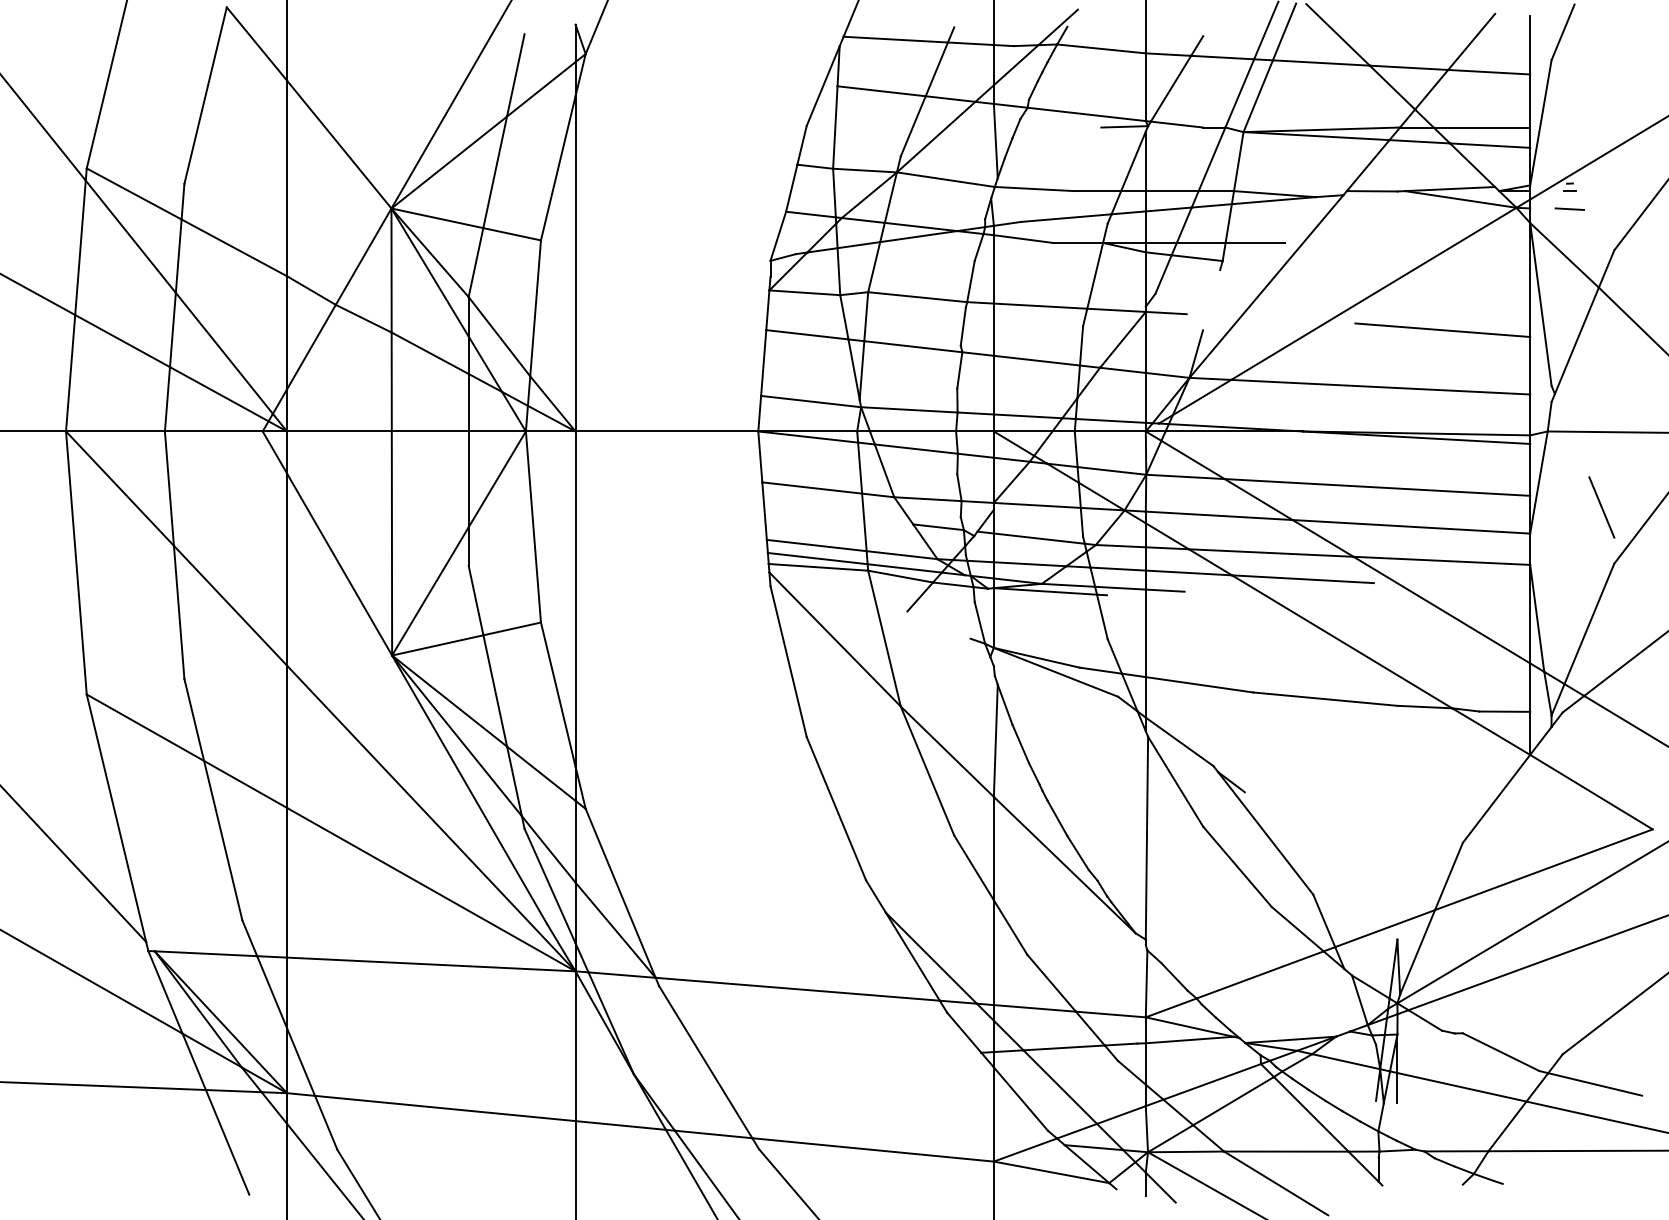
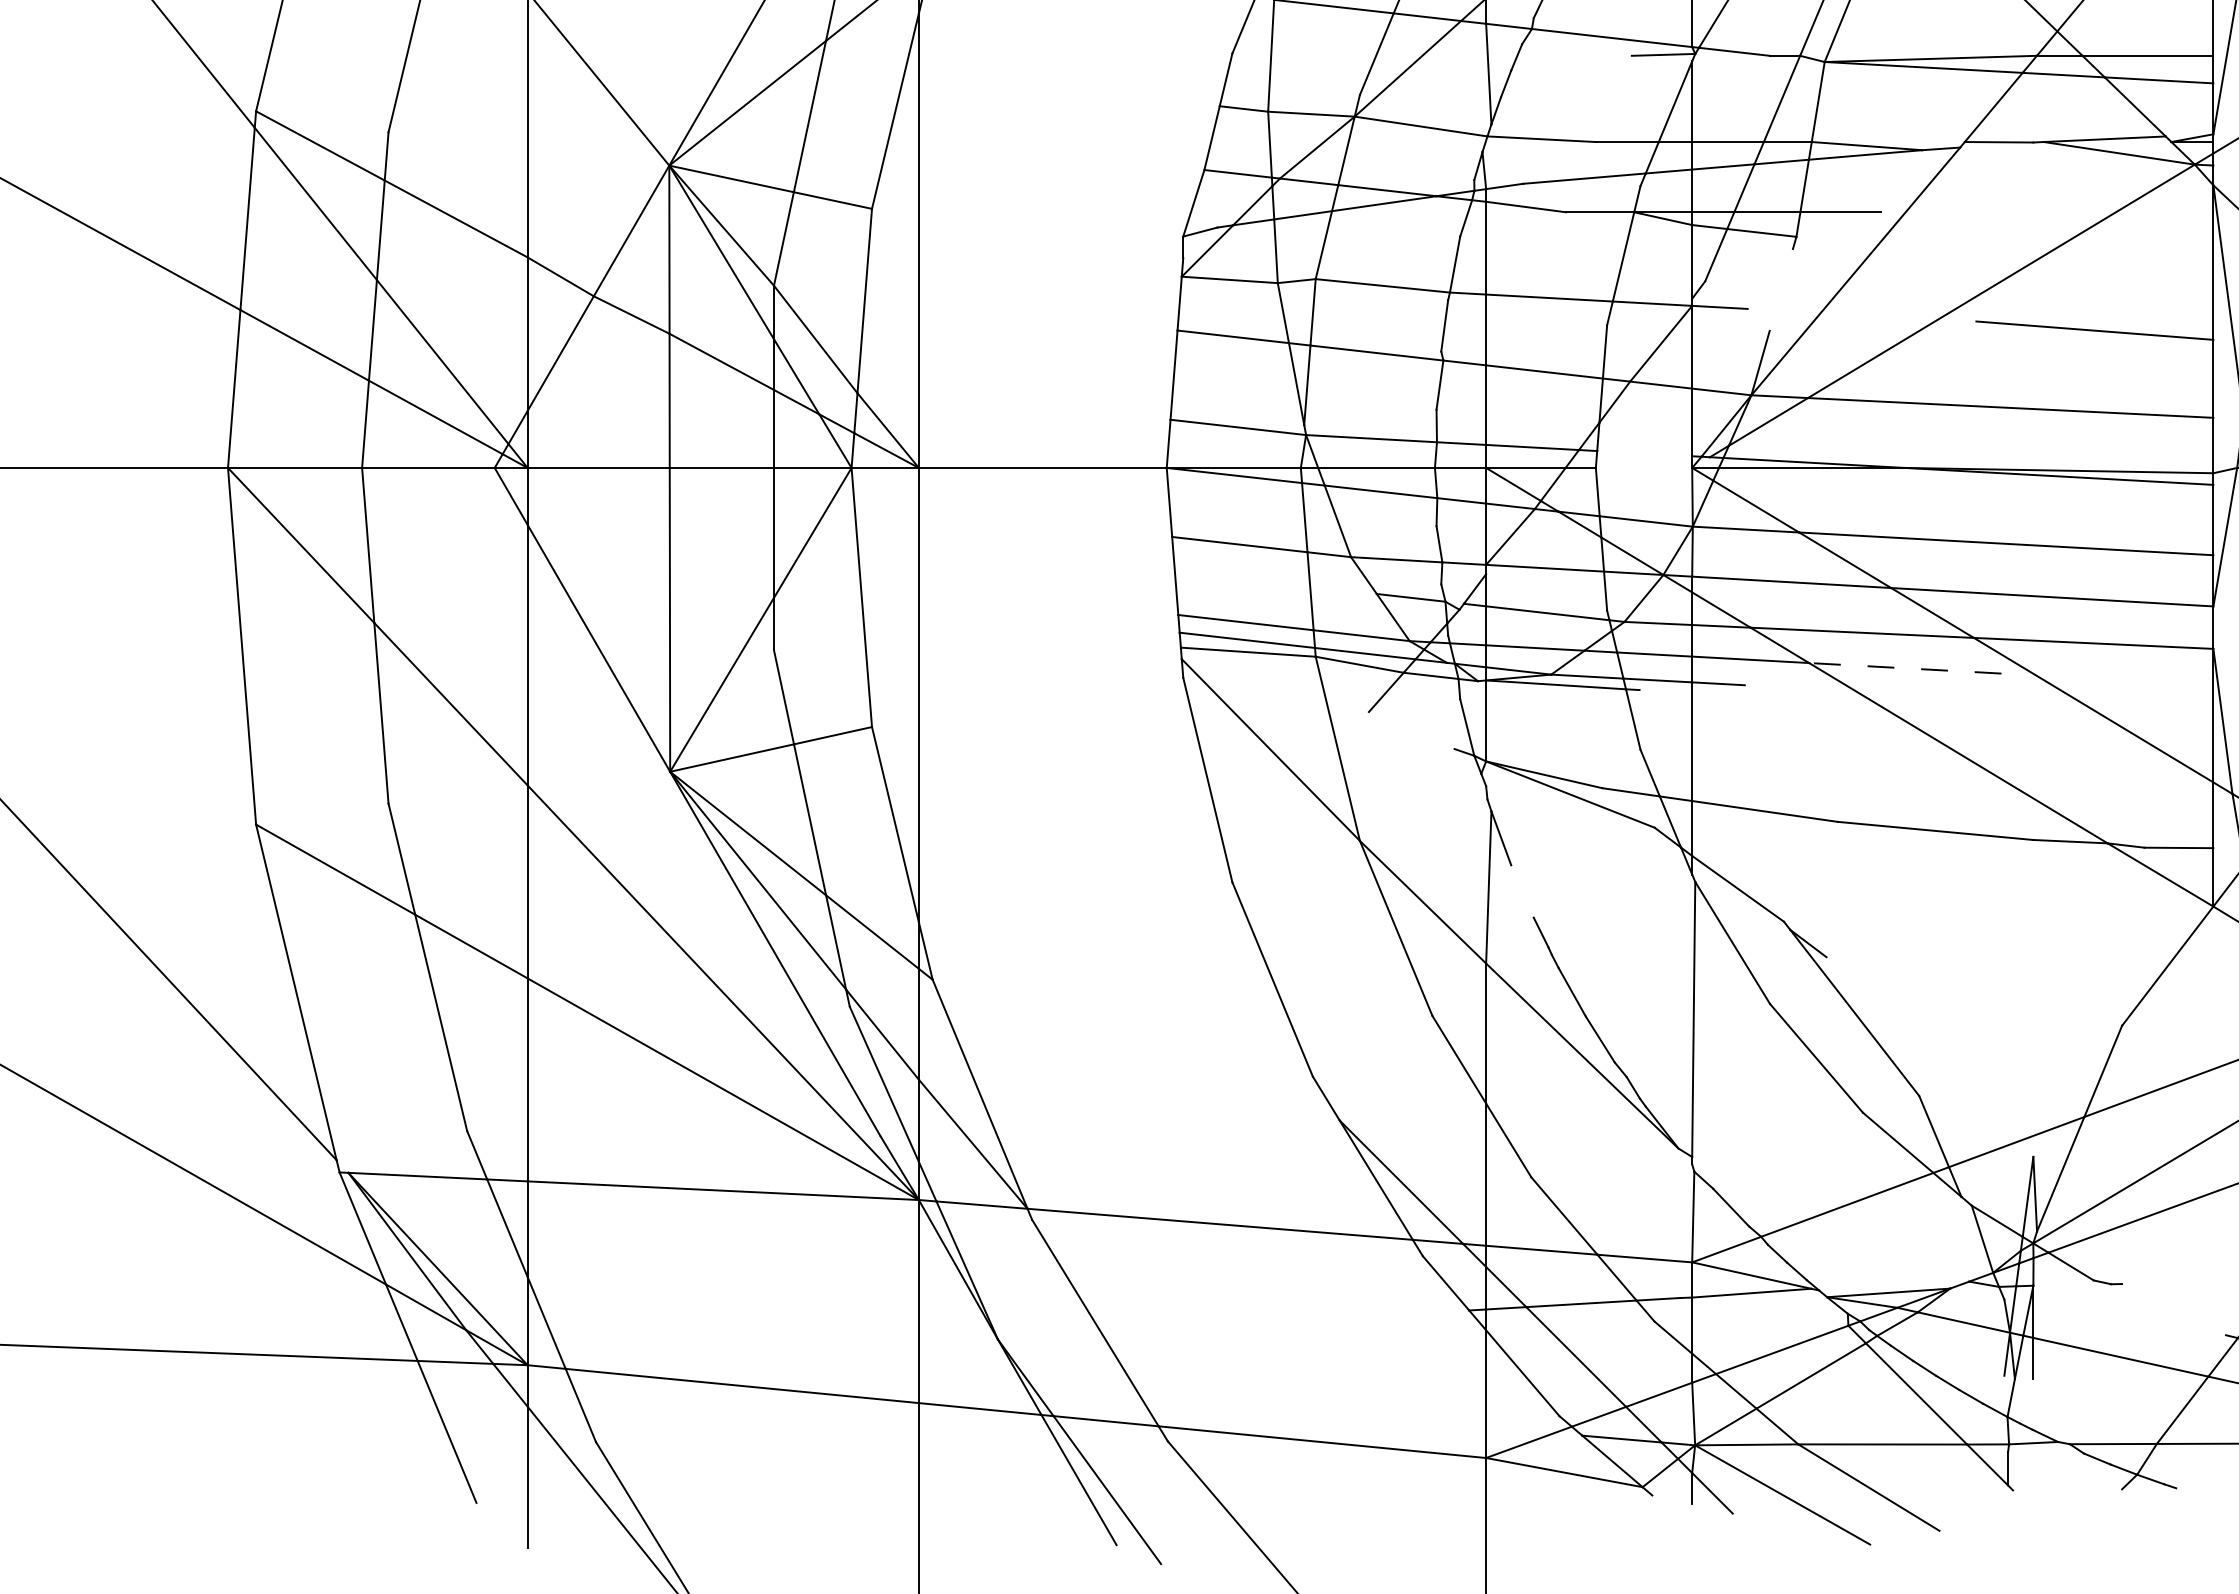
line: (1110, 420) -> (1644, 453), removed
line: (1109, 431) -> (1642, 467), removed
line: (1302, 579) -> (1904, 668), solid -> dashed
line: (1020, 743) -> (1522, 891), removed
line: (1500, 1052) -> (2173, 1310), removed

